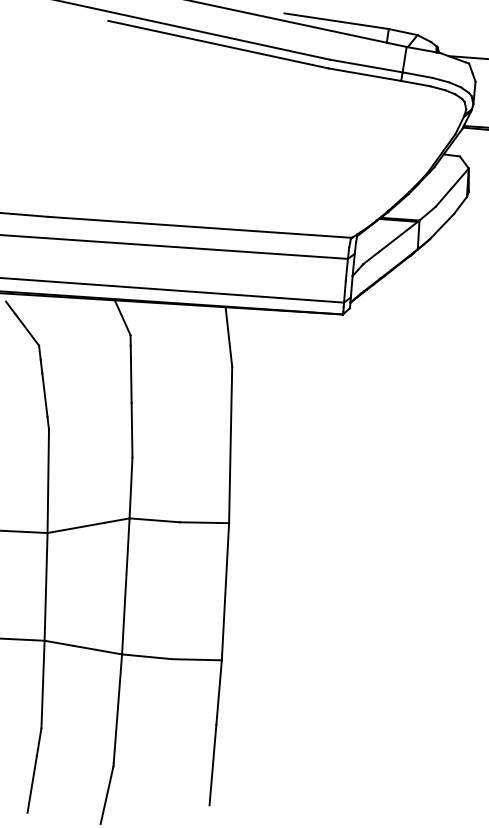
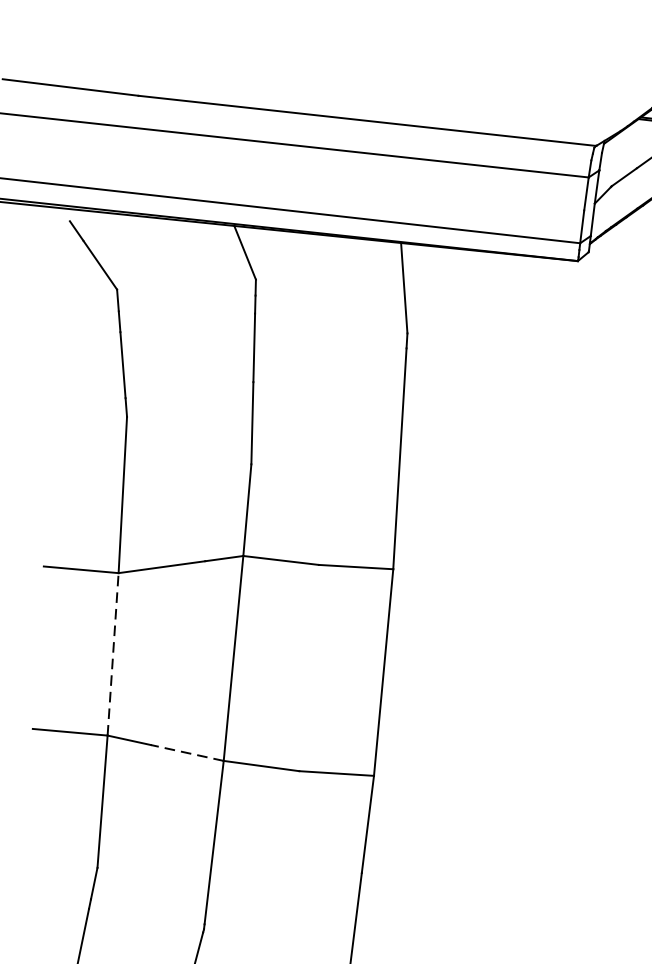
line: (46, 586) -> (113, 653), solid -> dashed
line: (97, 650) -> (186, 753), solid -> dashed

